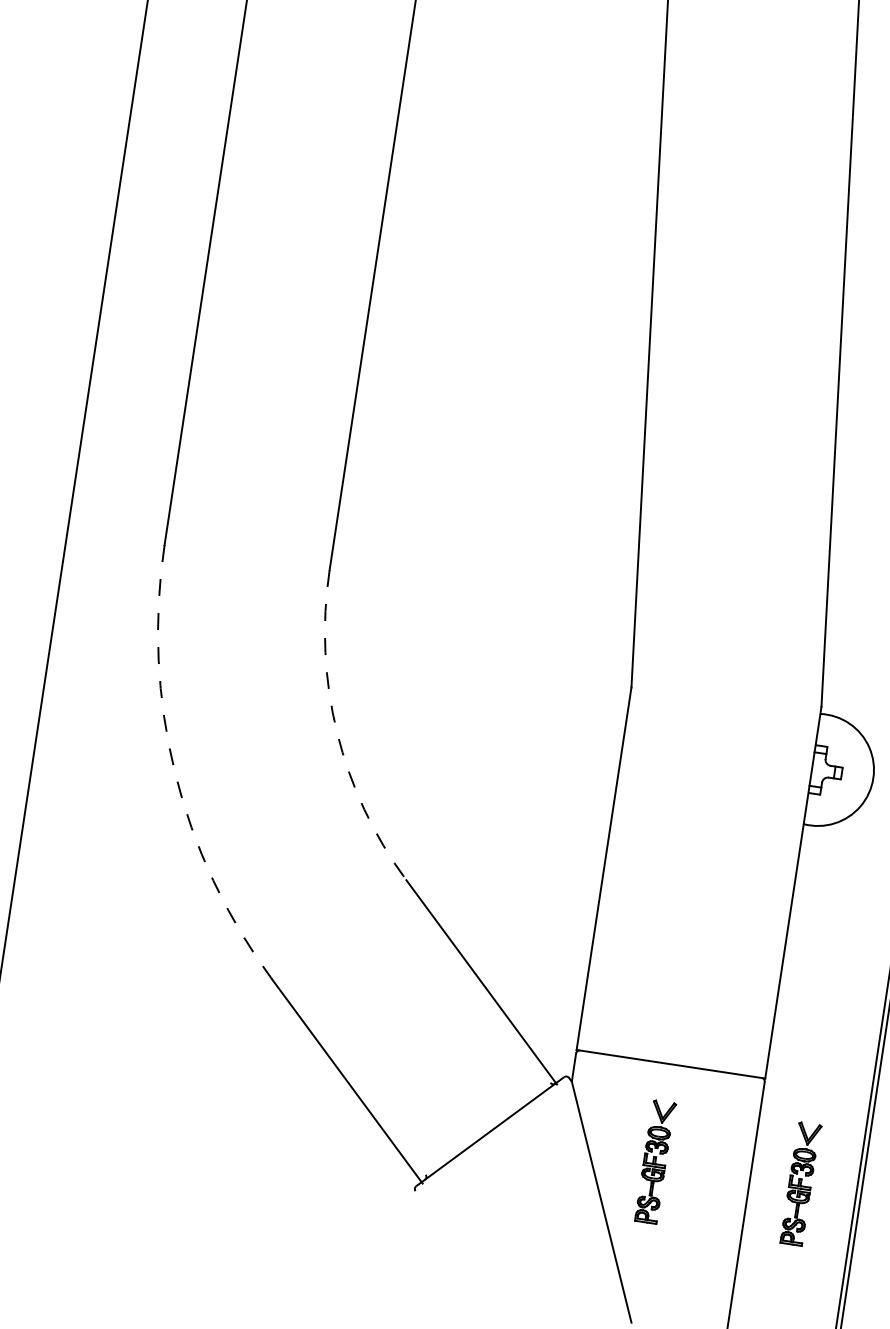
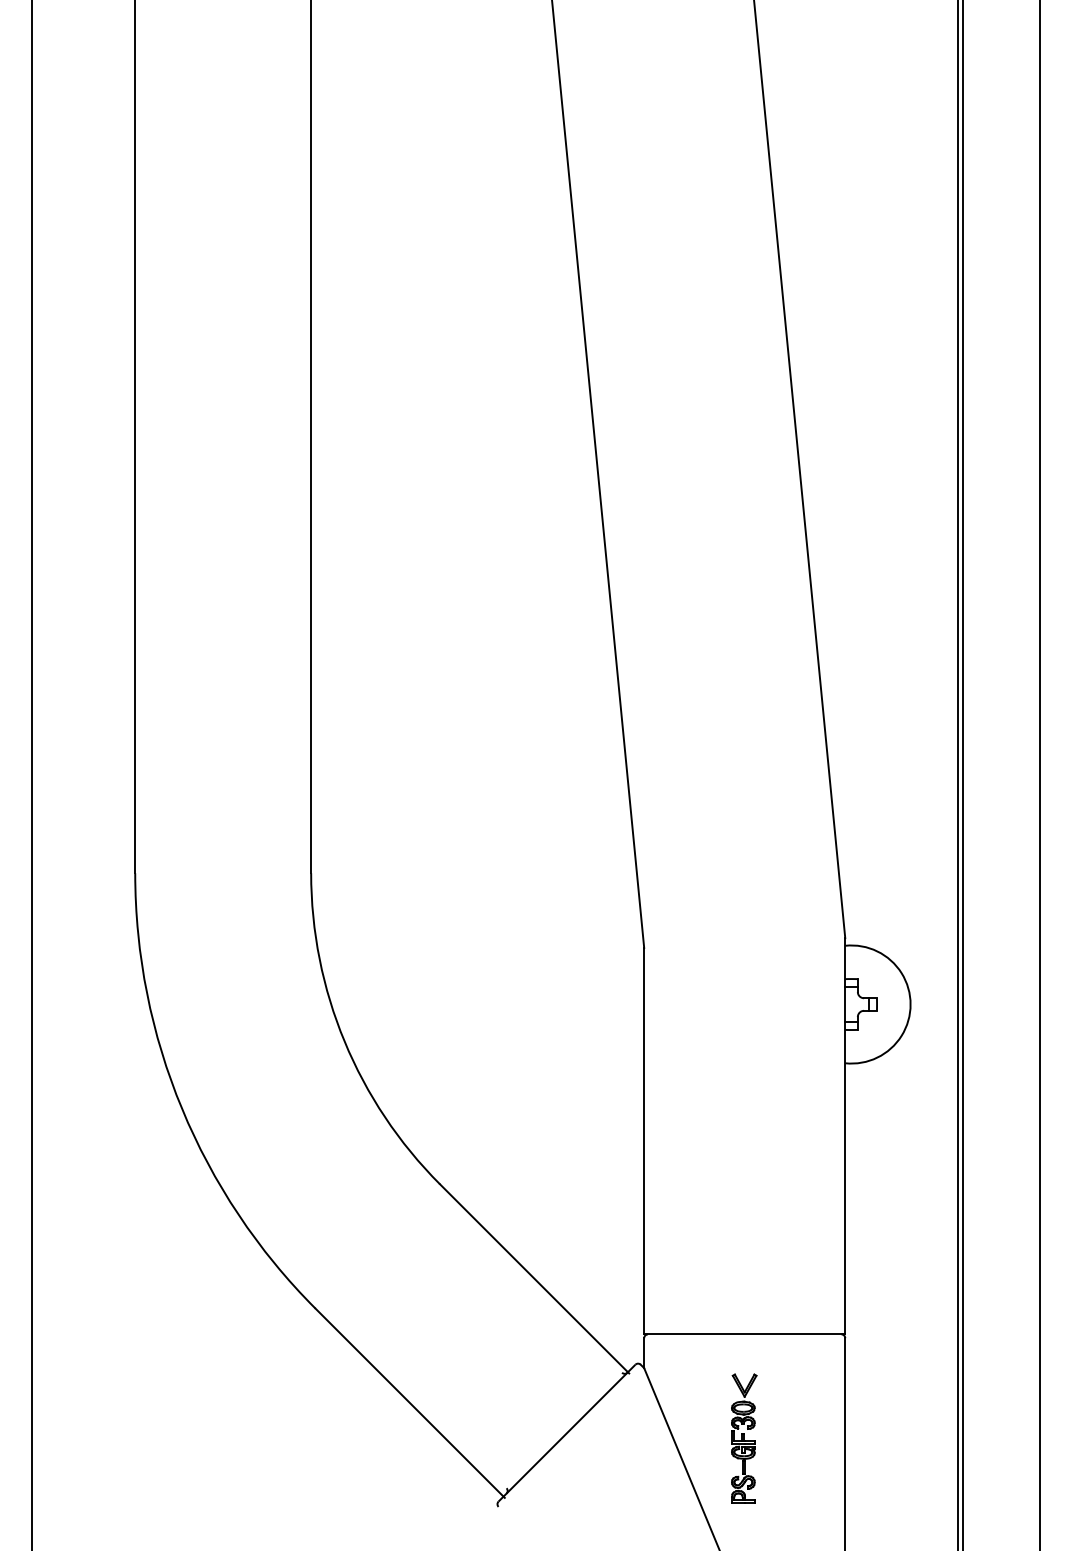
arc: (337, 732) -> (344, 1041), dashed -> solid
arc: (175, 772) -> (182, 1108), dashed -> solid
part: (801, 1183) -> (899, 1438), removed

